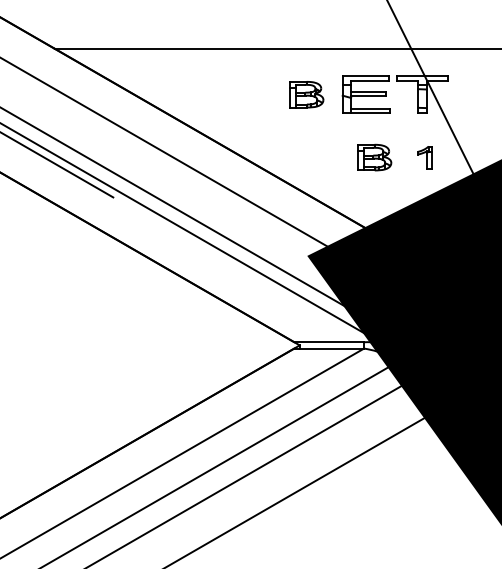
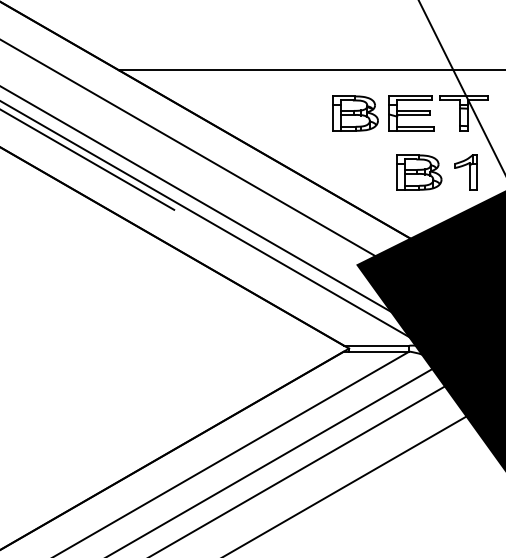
part: (306, 94) -> (355, 113), size x1.43
part: (374, 157) -> (419, 172), size x1.43
part: (423, 157) -> (465, 172), size x1.67

